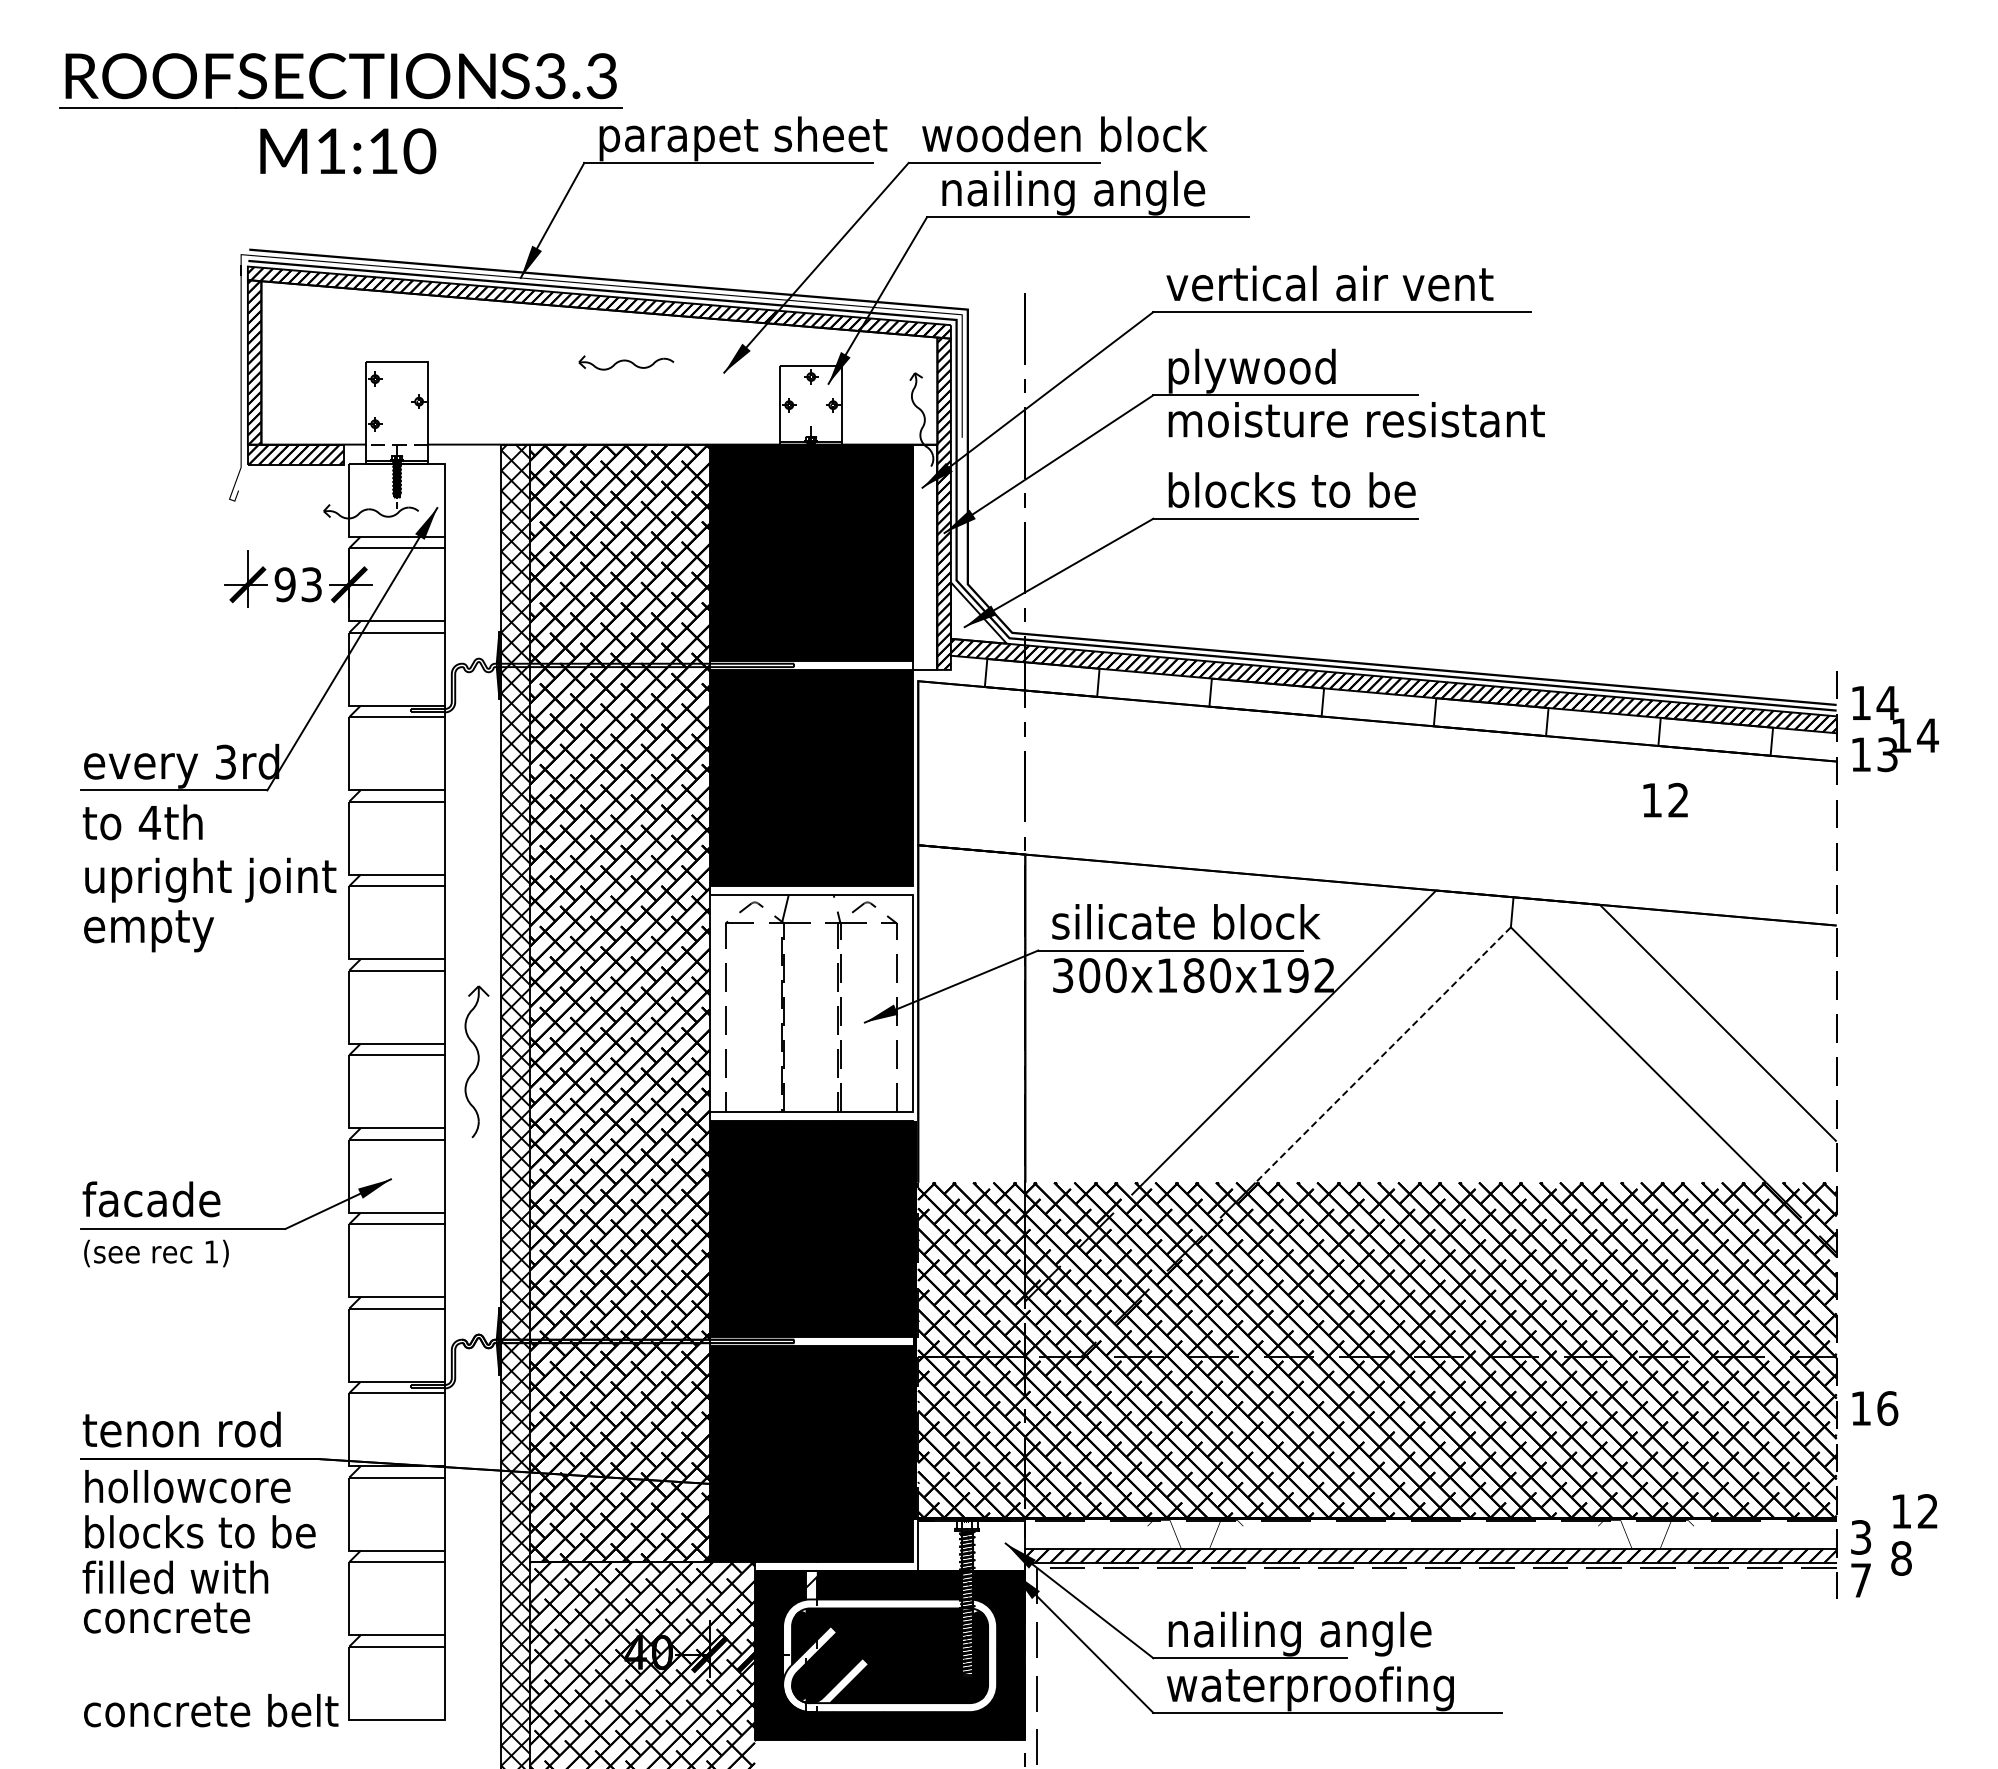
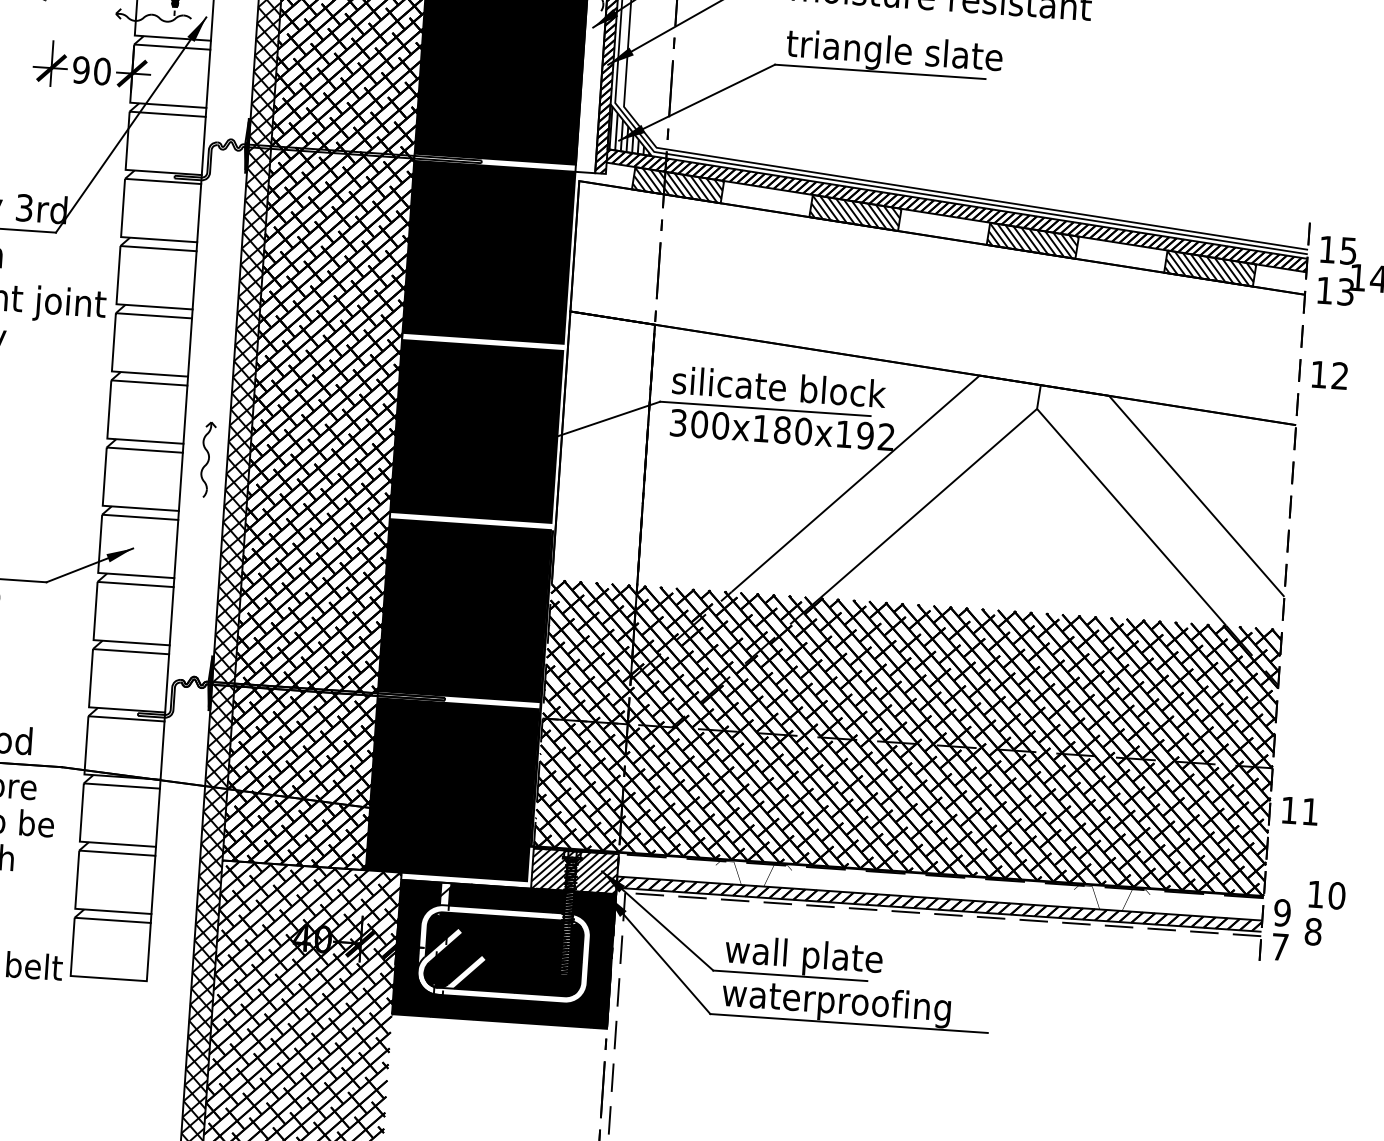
text: (1301, 494) -> (894, 53), blocks to be -> triangle slate
text: (311, 584) -> (102, 71), 93 -> 90
hatch: (978, 614) -> (630, 131), added
hatch: (1042, 677) -> (678, 184), added
hatch: (1266, 697) -> (855, 212), added
text: (1887, 703) -> (1348, 251), 14 -> 15
hatch: (1491, 717) -> (1033, 241), added
hatch: (1715, 736) -> (1210, 268), added
text: (1665, 799) -> (1329, 374), moved
fill: (810, 1003) -> (476, 431), added
line: (1383, 1055) -> (928, 503), dashed -> solid
part: (477, 1061) -> (208, 459), size x0.62
text: (1887, 1408) -> (1310, 811), 16 -> 11
text: (1927, 1511) -> (1336, 895), 12 -> 10
text: (1860, 1537) -> (1281, 912), 3 -> 9
hatch: (971, 1545) -> (574, 871), added
text: (1299, 1633) -> (830, 958), nailing angle -> wall plate

